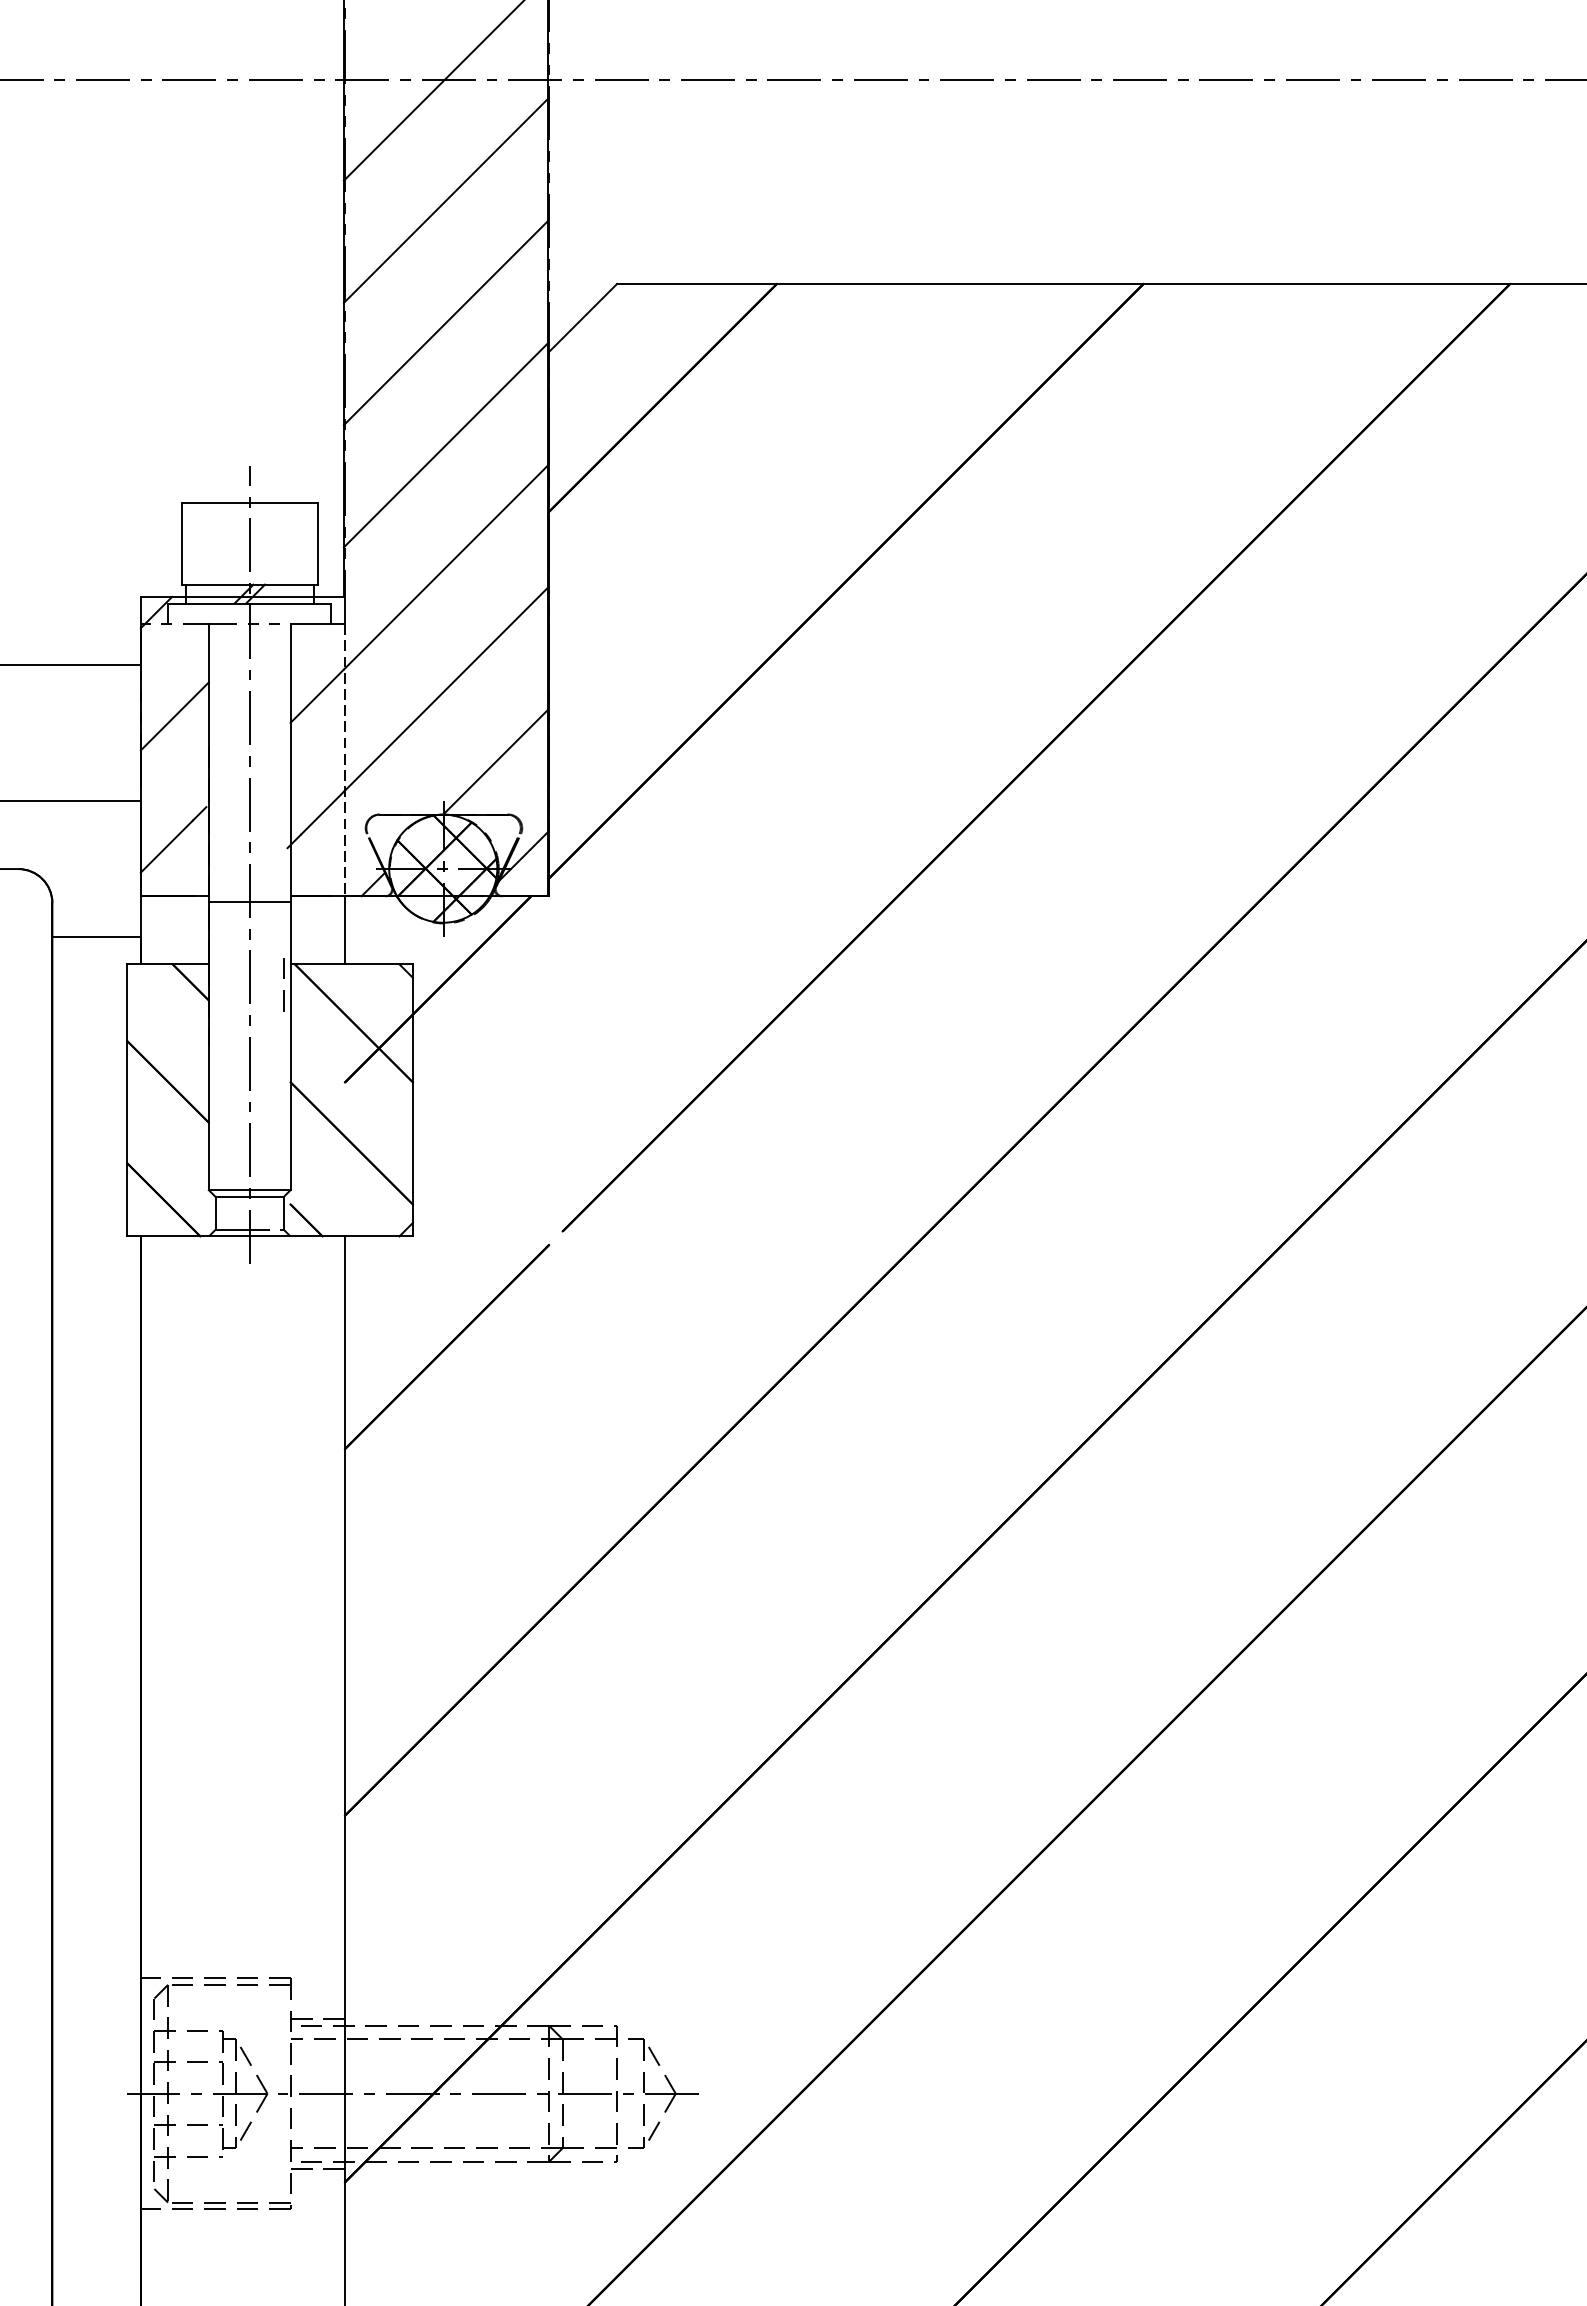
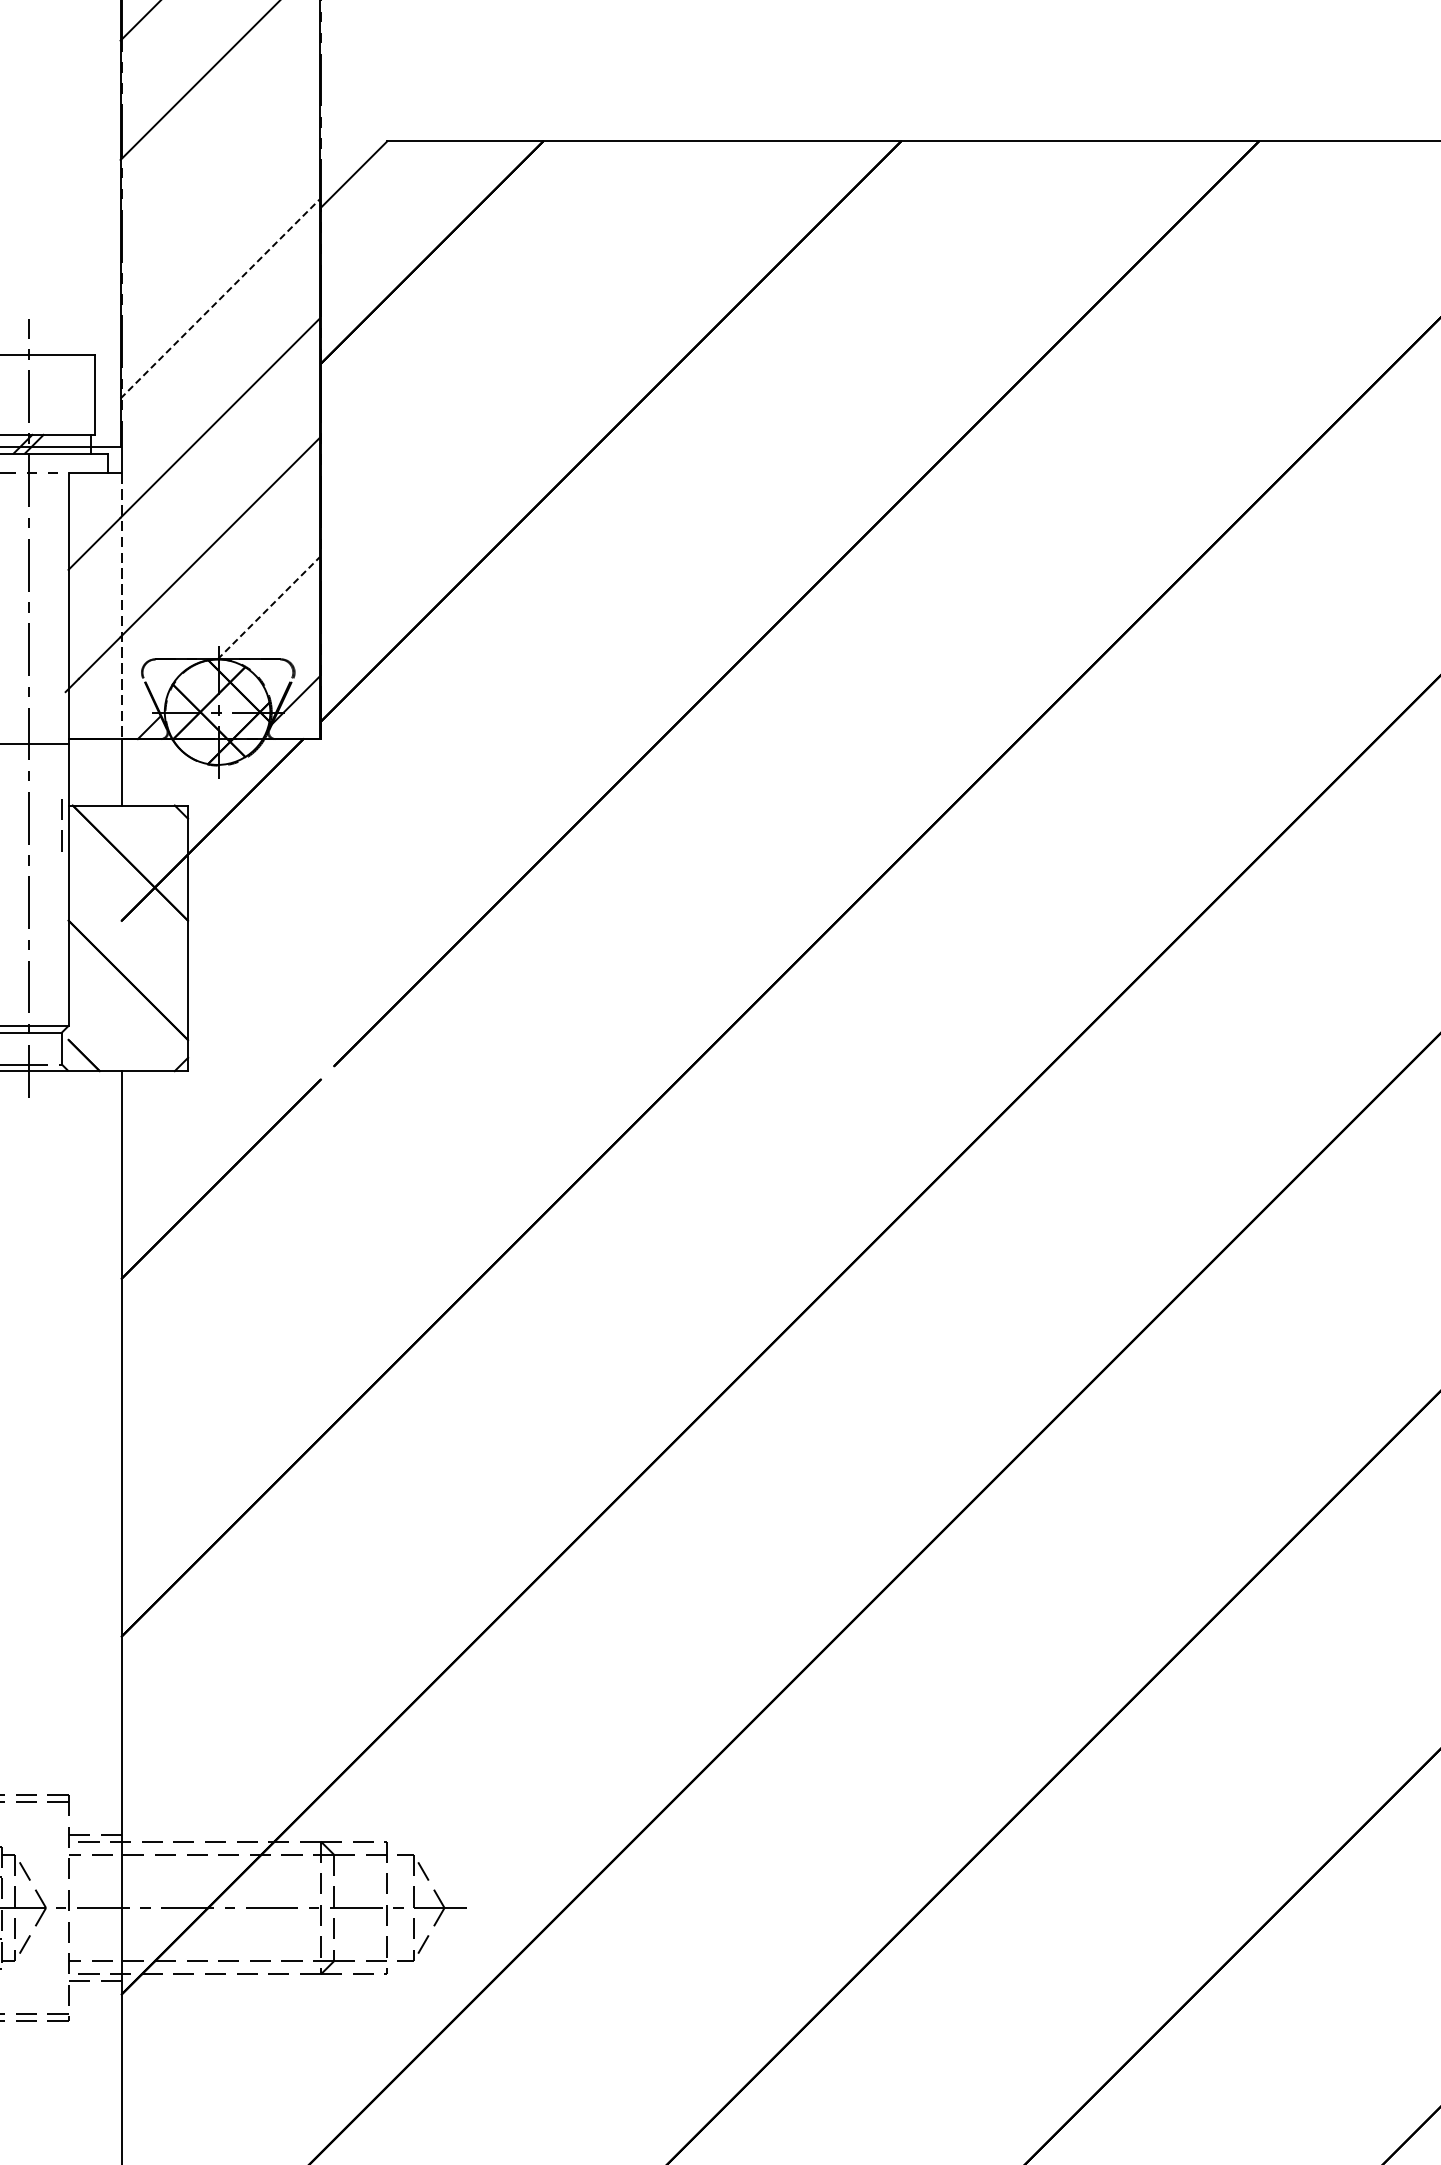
line: (445, 323) -> (219, 180), removed
line: (446, 444) -> (220, 298), solid -> dashed
line: (495, 761) -> (268, 607), solid -> dashed

